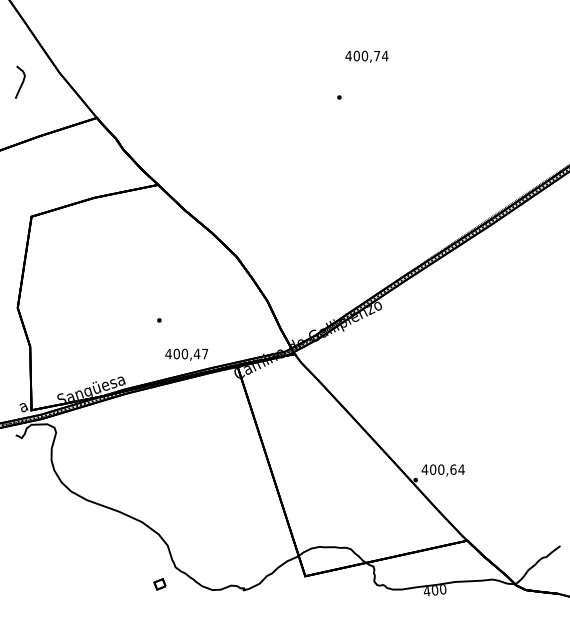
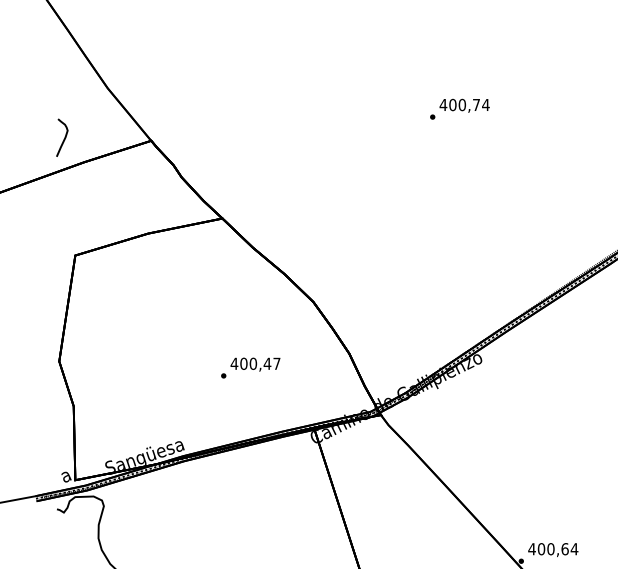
text: (366, 56) -> (464, 105), moved
curve: (21, 82) -> (63, 138), moved
text: (186, 354) -> (255, 364), moved

